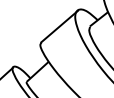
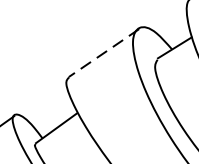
line: (59, 26) -> (103, 52), solid -> dashed

